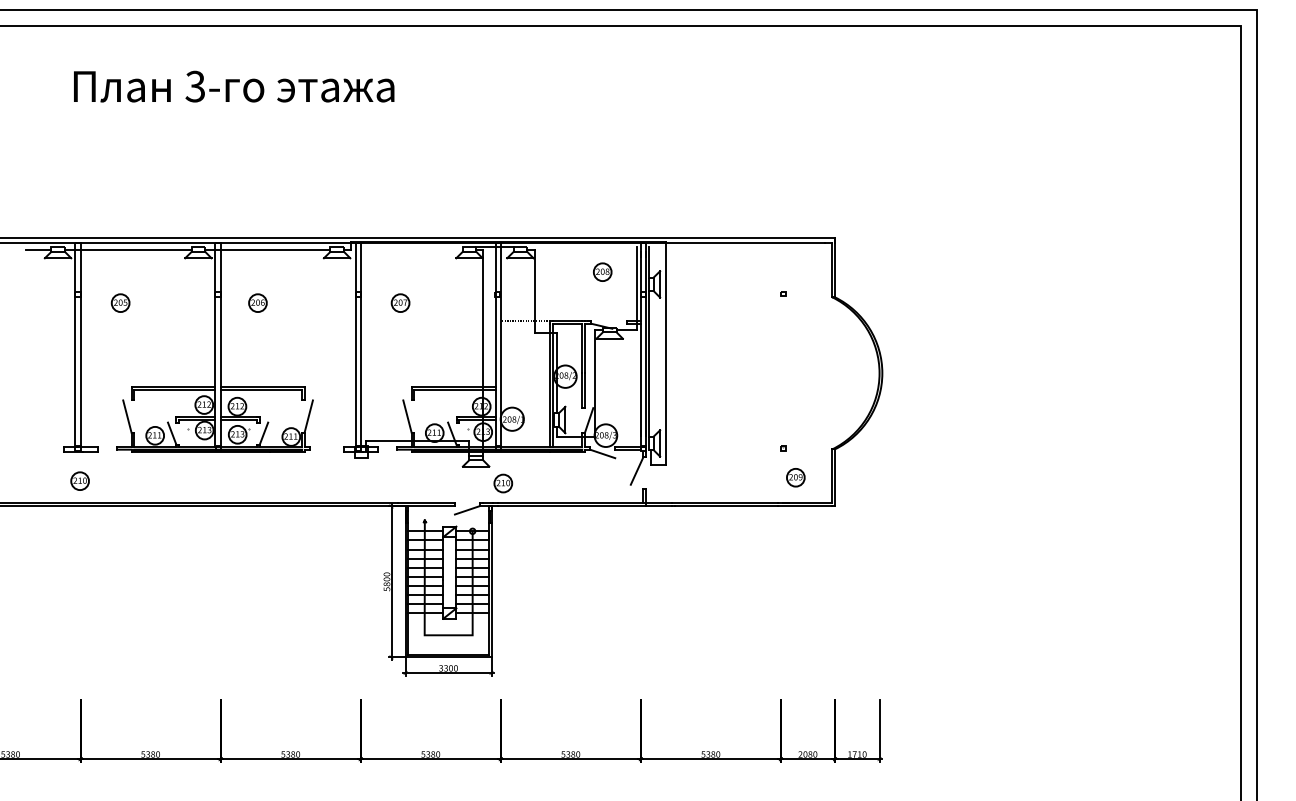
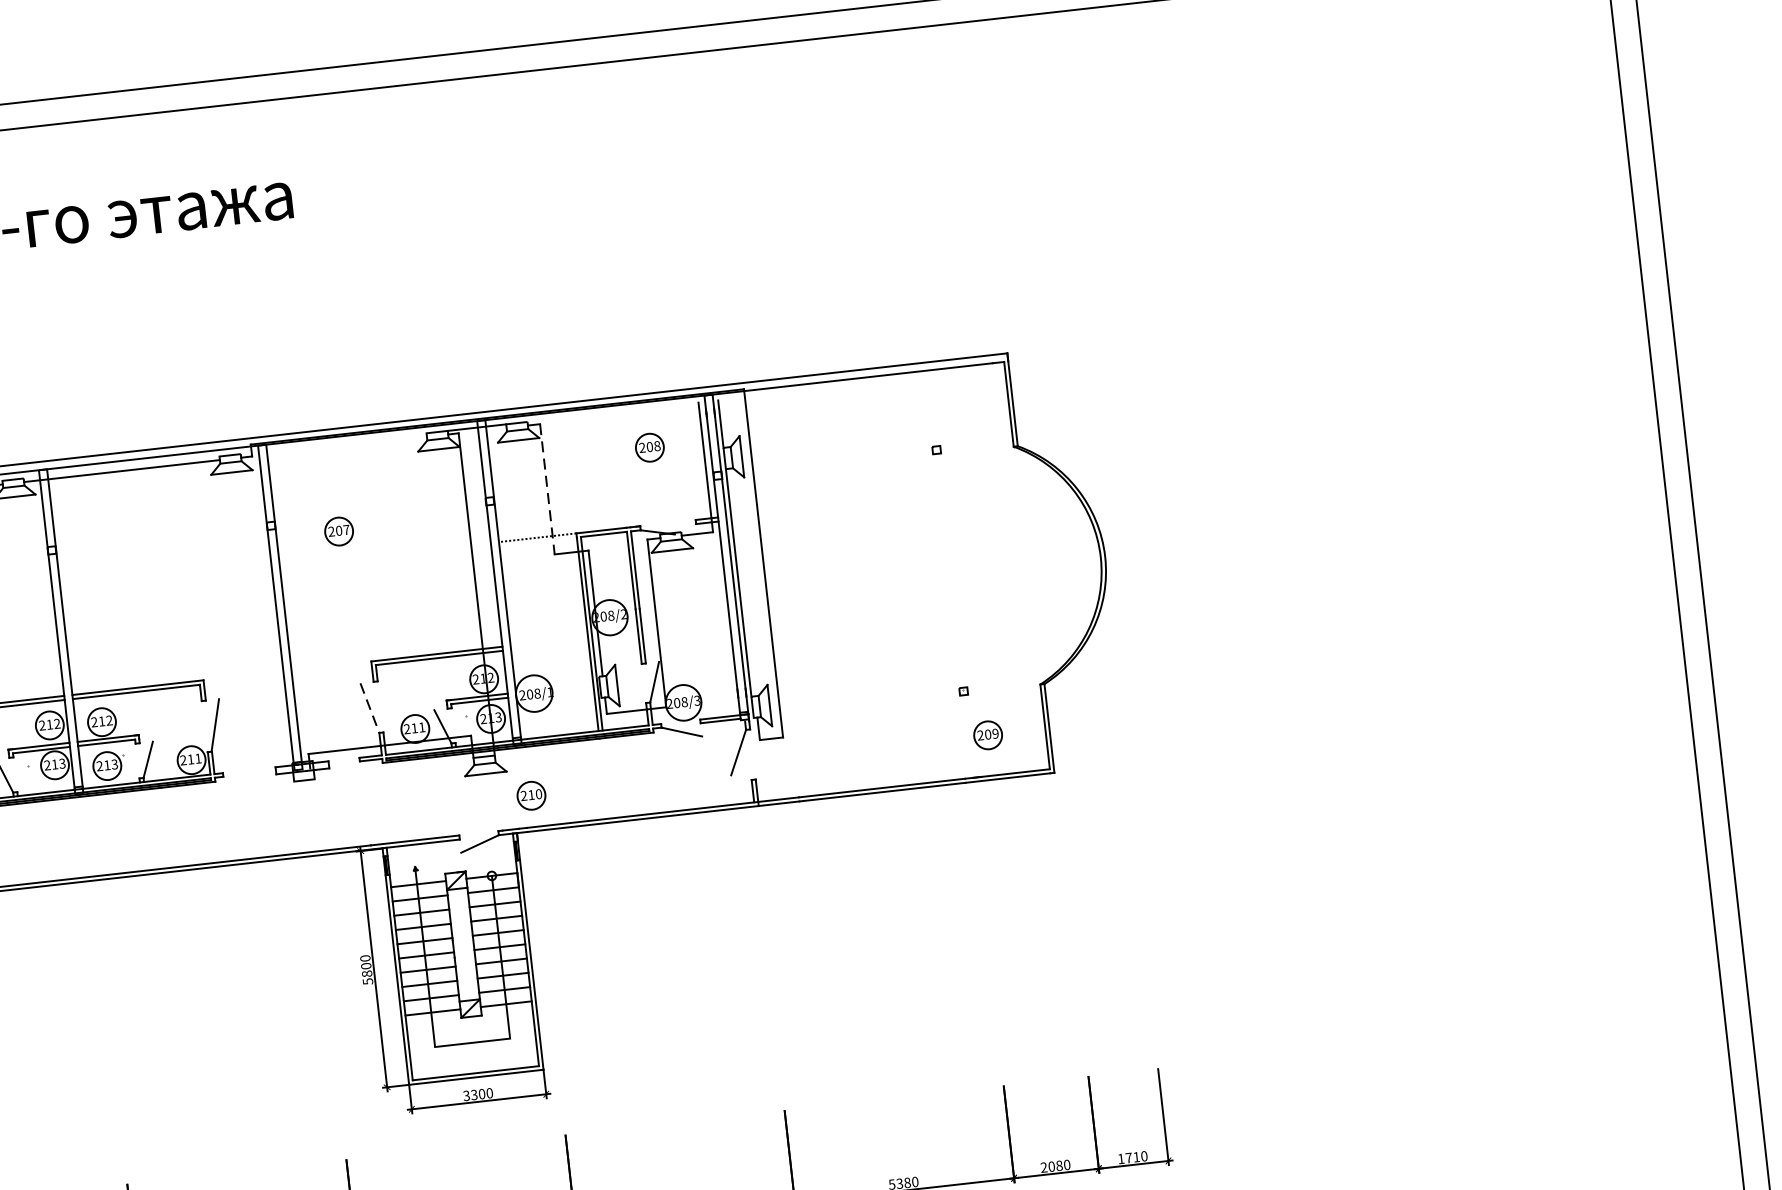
line: (535, 291) -> (548, 489), solid -> dashed
part: (257, 302) -> (115, 555), removed
line: (407, 416) -> (369, 707), solid -> dashed

